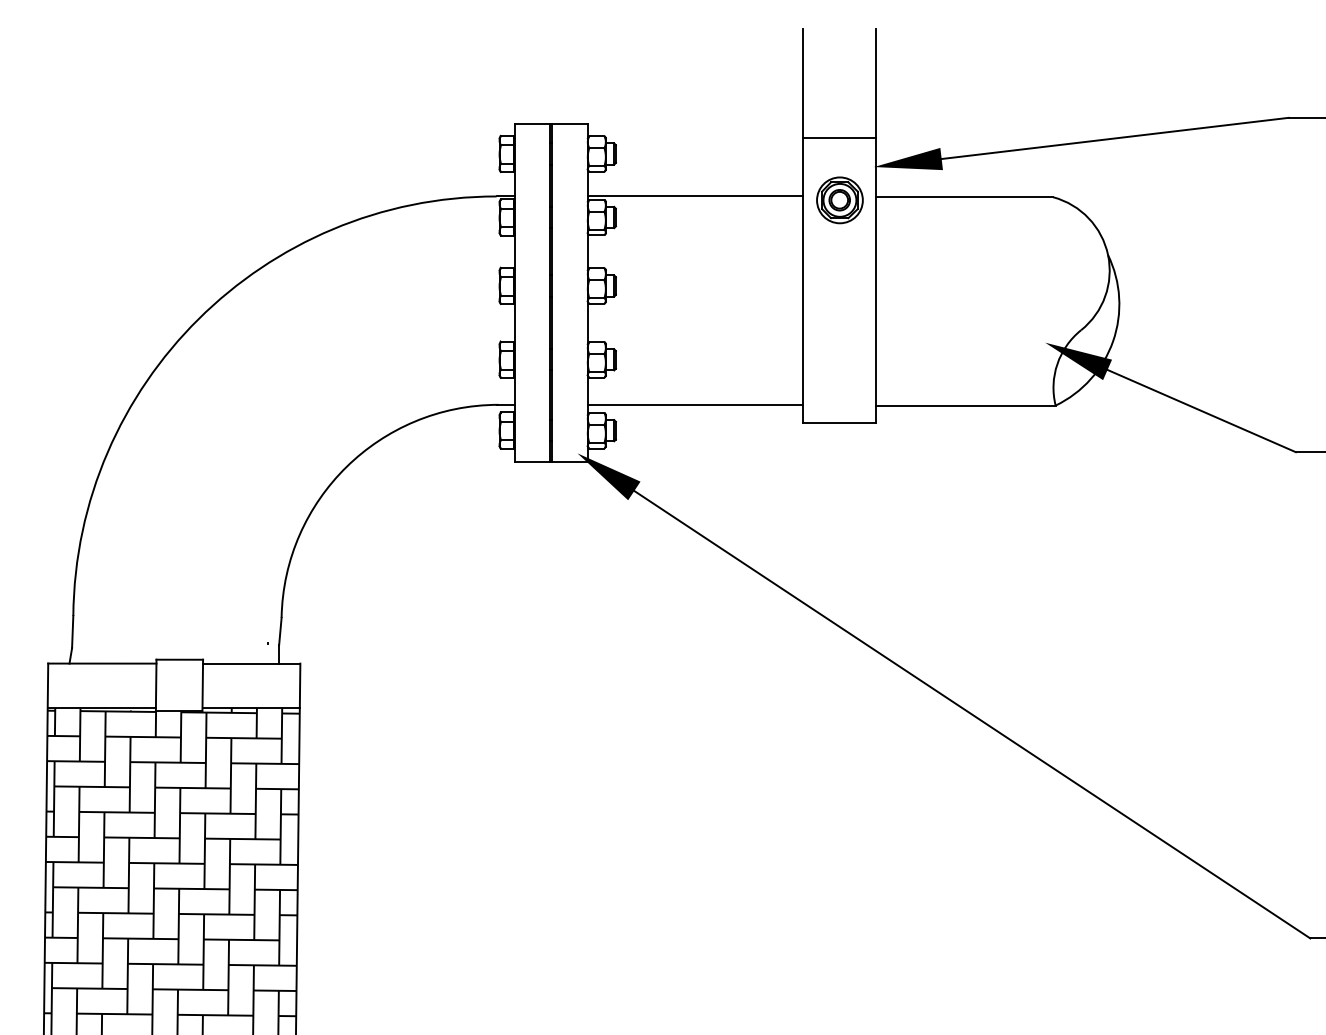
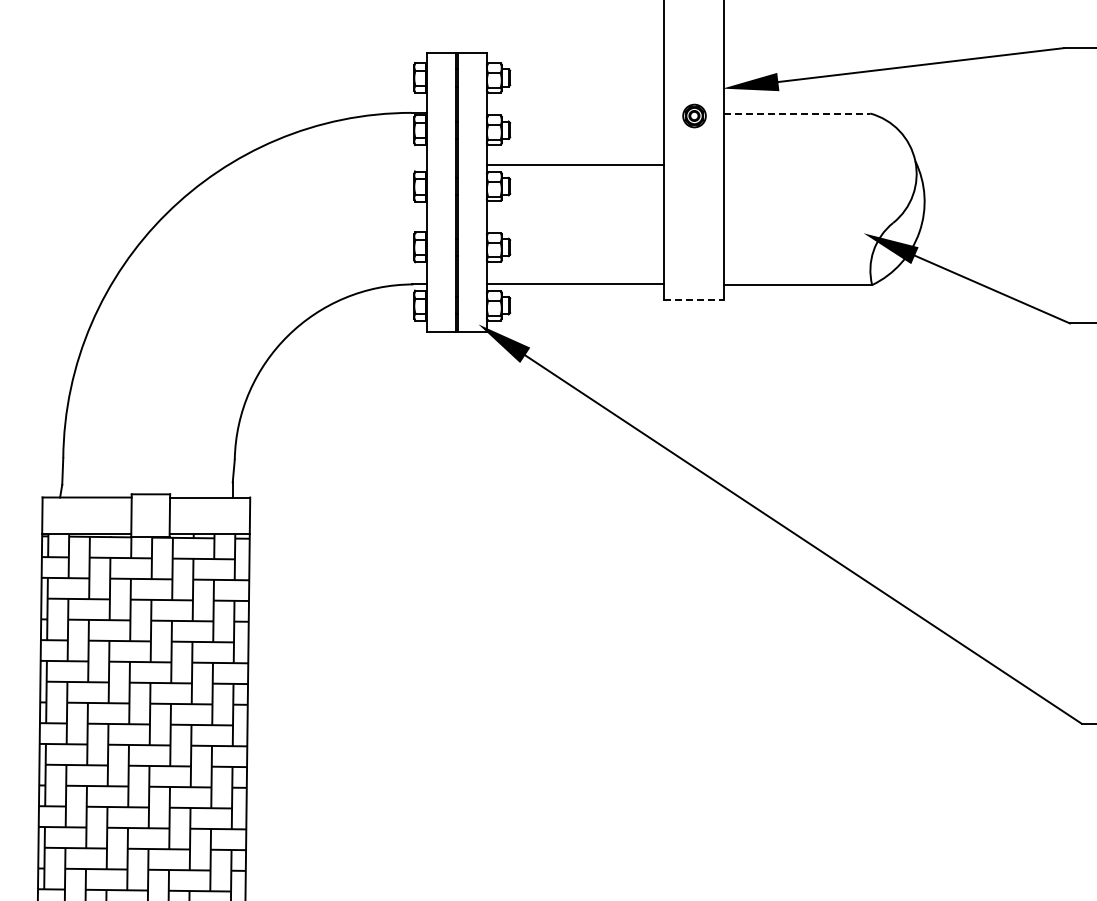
line: (839, 137) -> (694, 64), removed
line: (695, 196) -> (575, 164), moved
line: (964, 197) -> (797, 113), solid -> dashed
part: (839, 199) -> (694, 115), size x0.6
line: (839, 423) -> (694, 299), solid -> dashed

